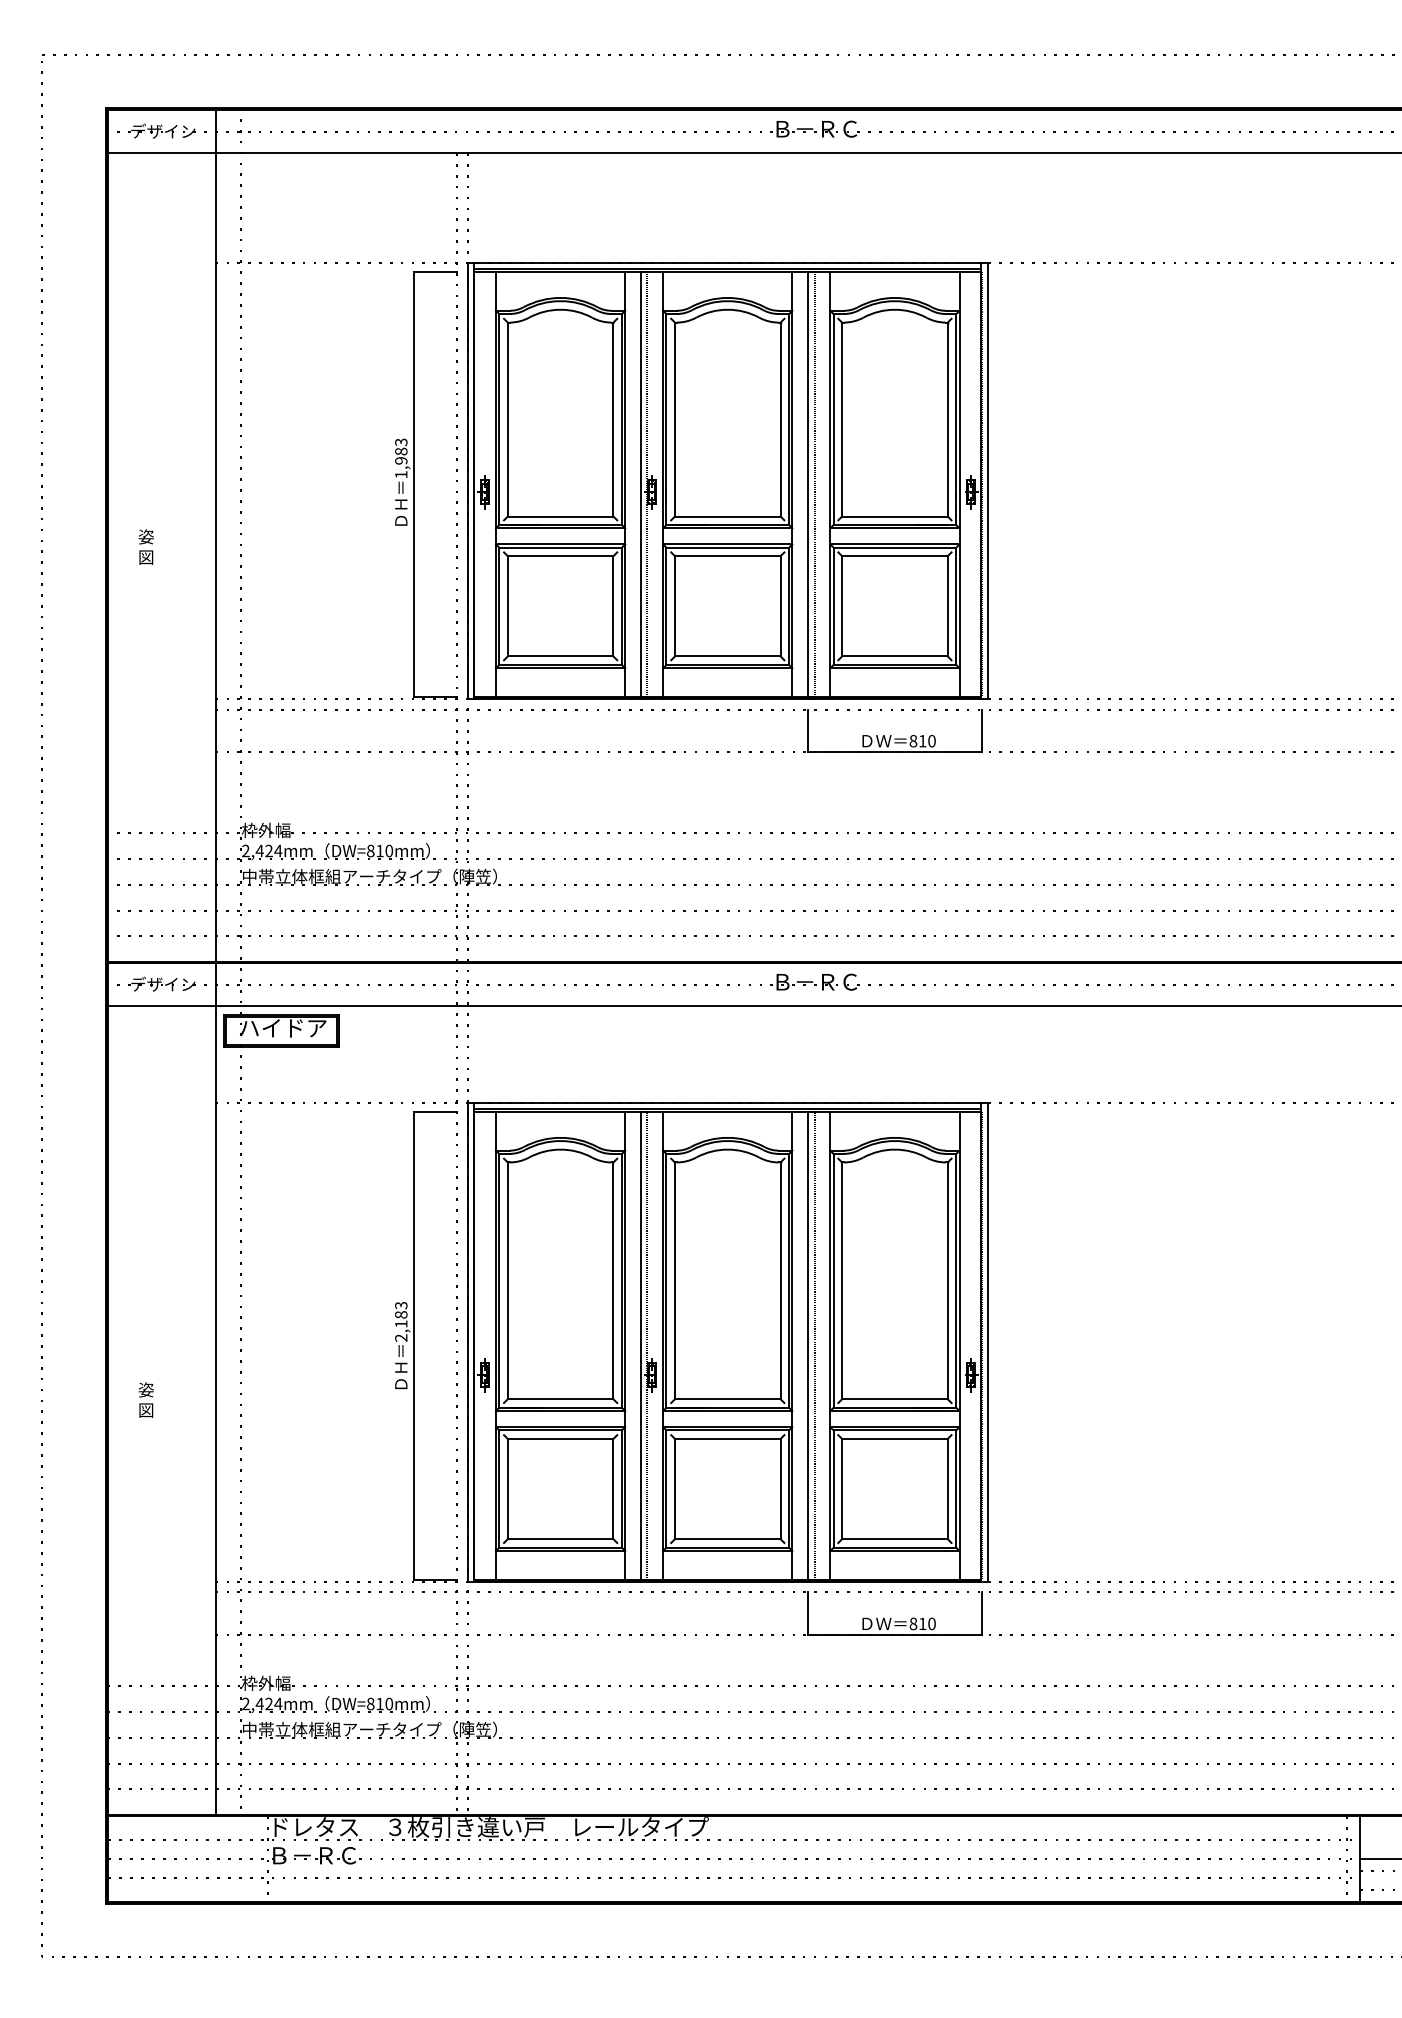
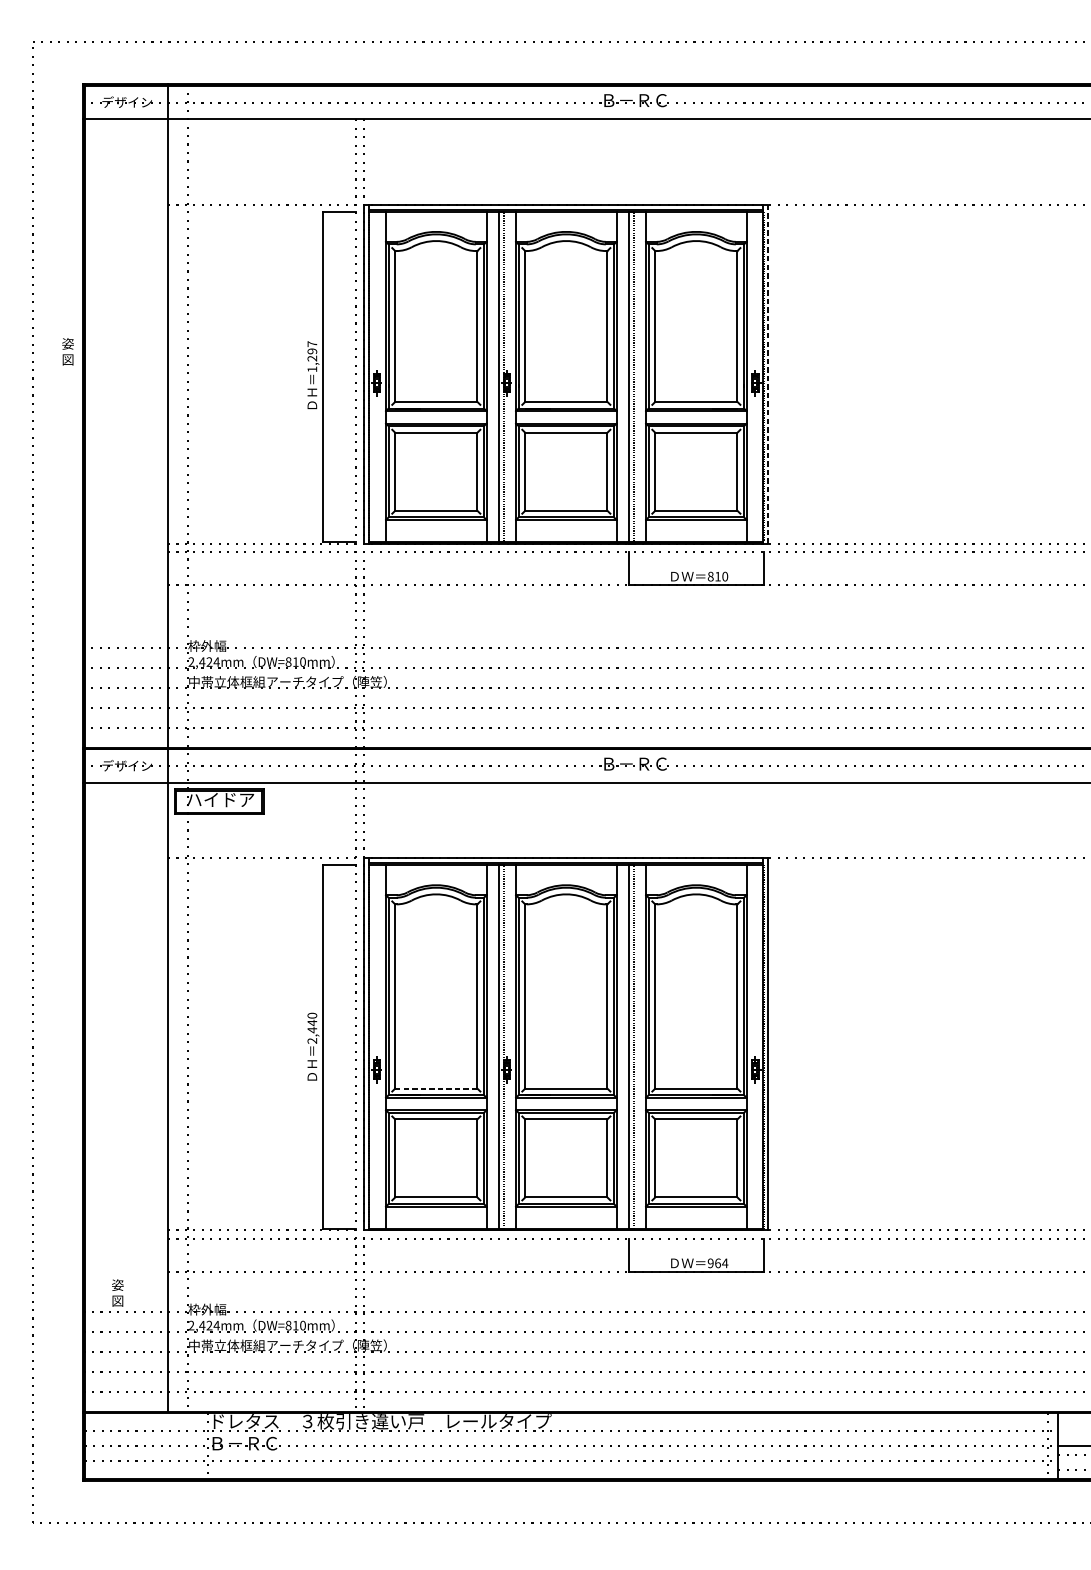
text: (401, 451) -> (312, 351), 1,983 -> 1,297
line: (987, 480) -> (768, 373), solid -> dashed
text: (145, 546) -> (67, 351), moved
text: (401, 1314) -> (312, 1022), 2,183 -> 2,440
text: (145, 1399) -> (117, 1292), moved
line: (560, 1399) -> (436, 1088), solid -> dashed
text: (922, 1623) -> (717, 1263), 810 -> 964

